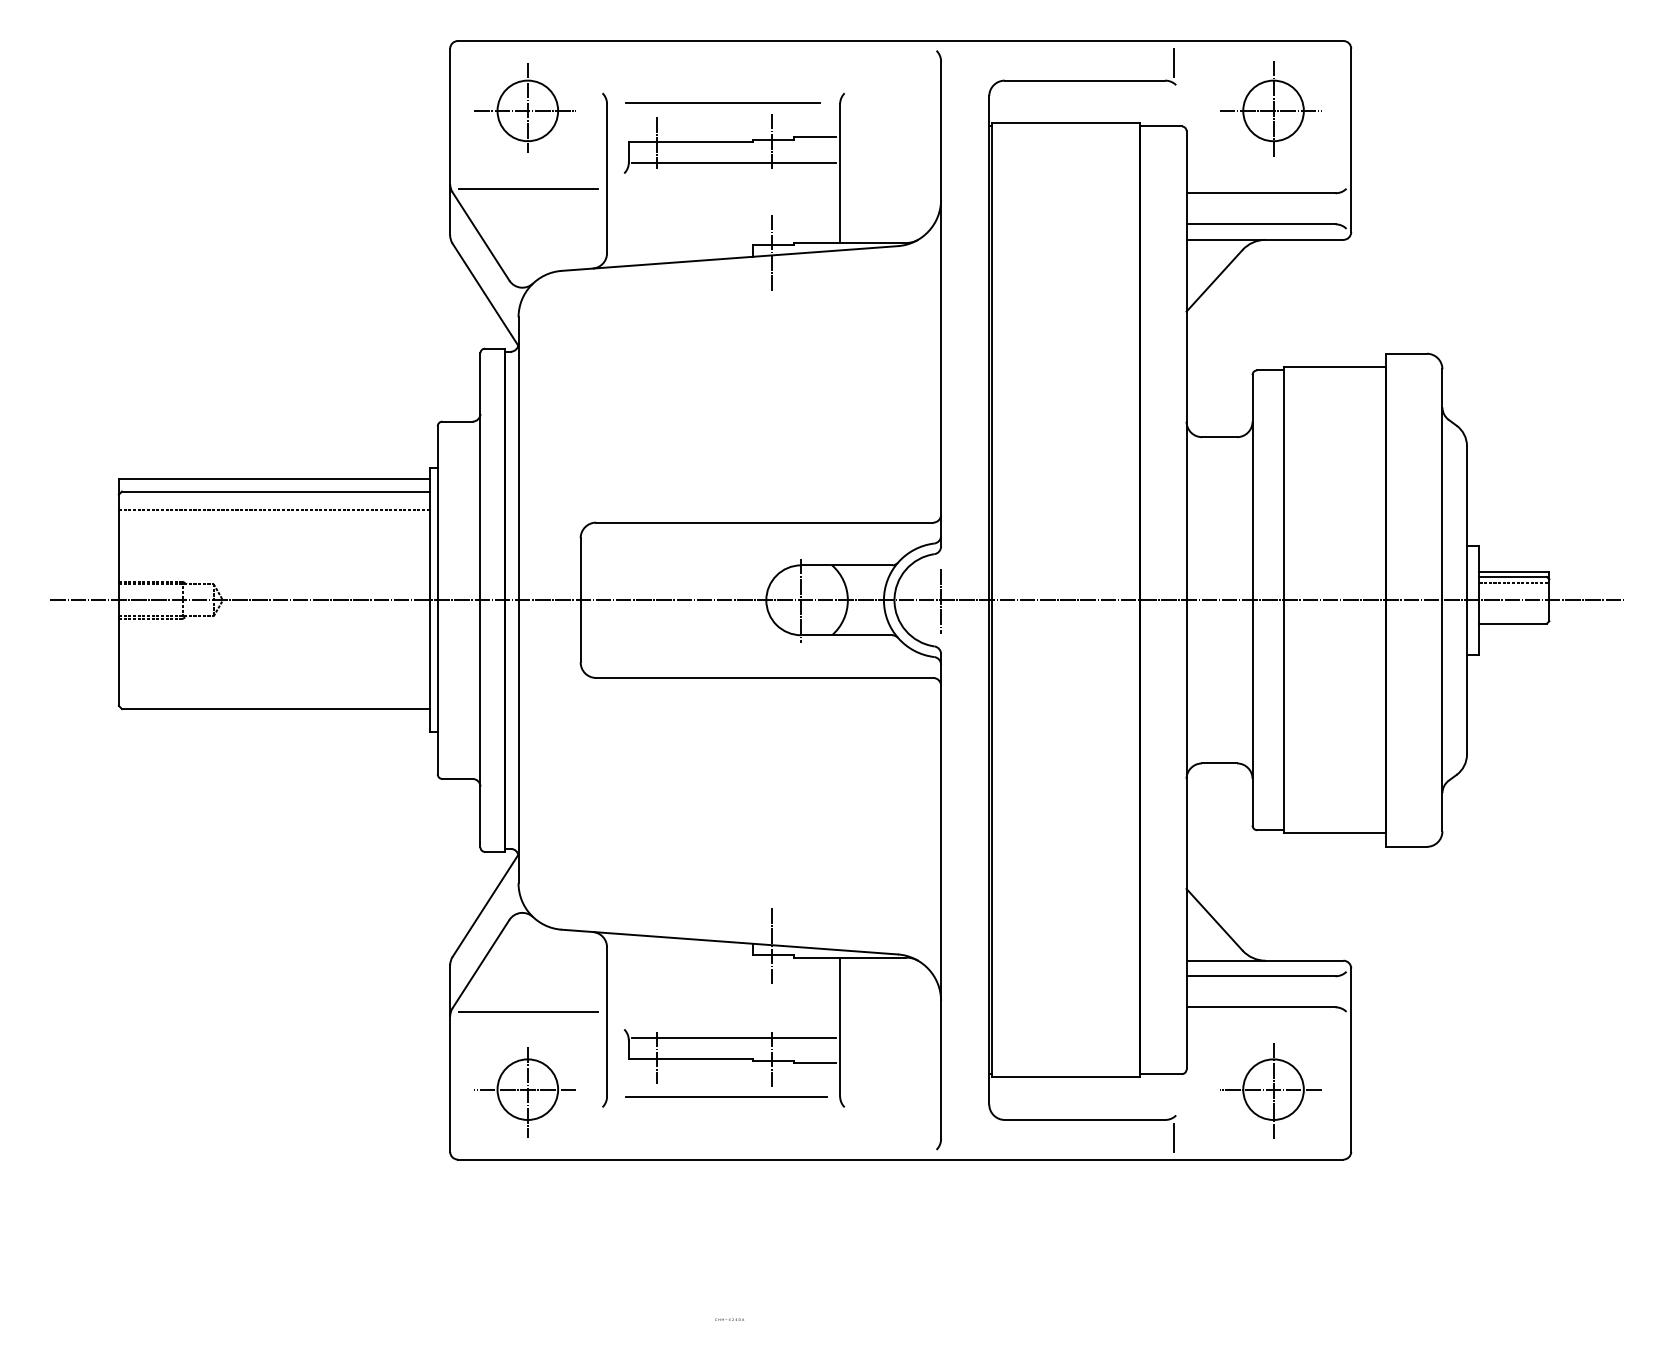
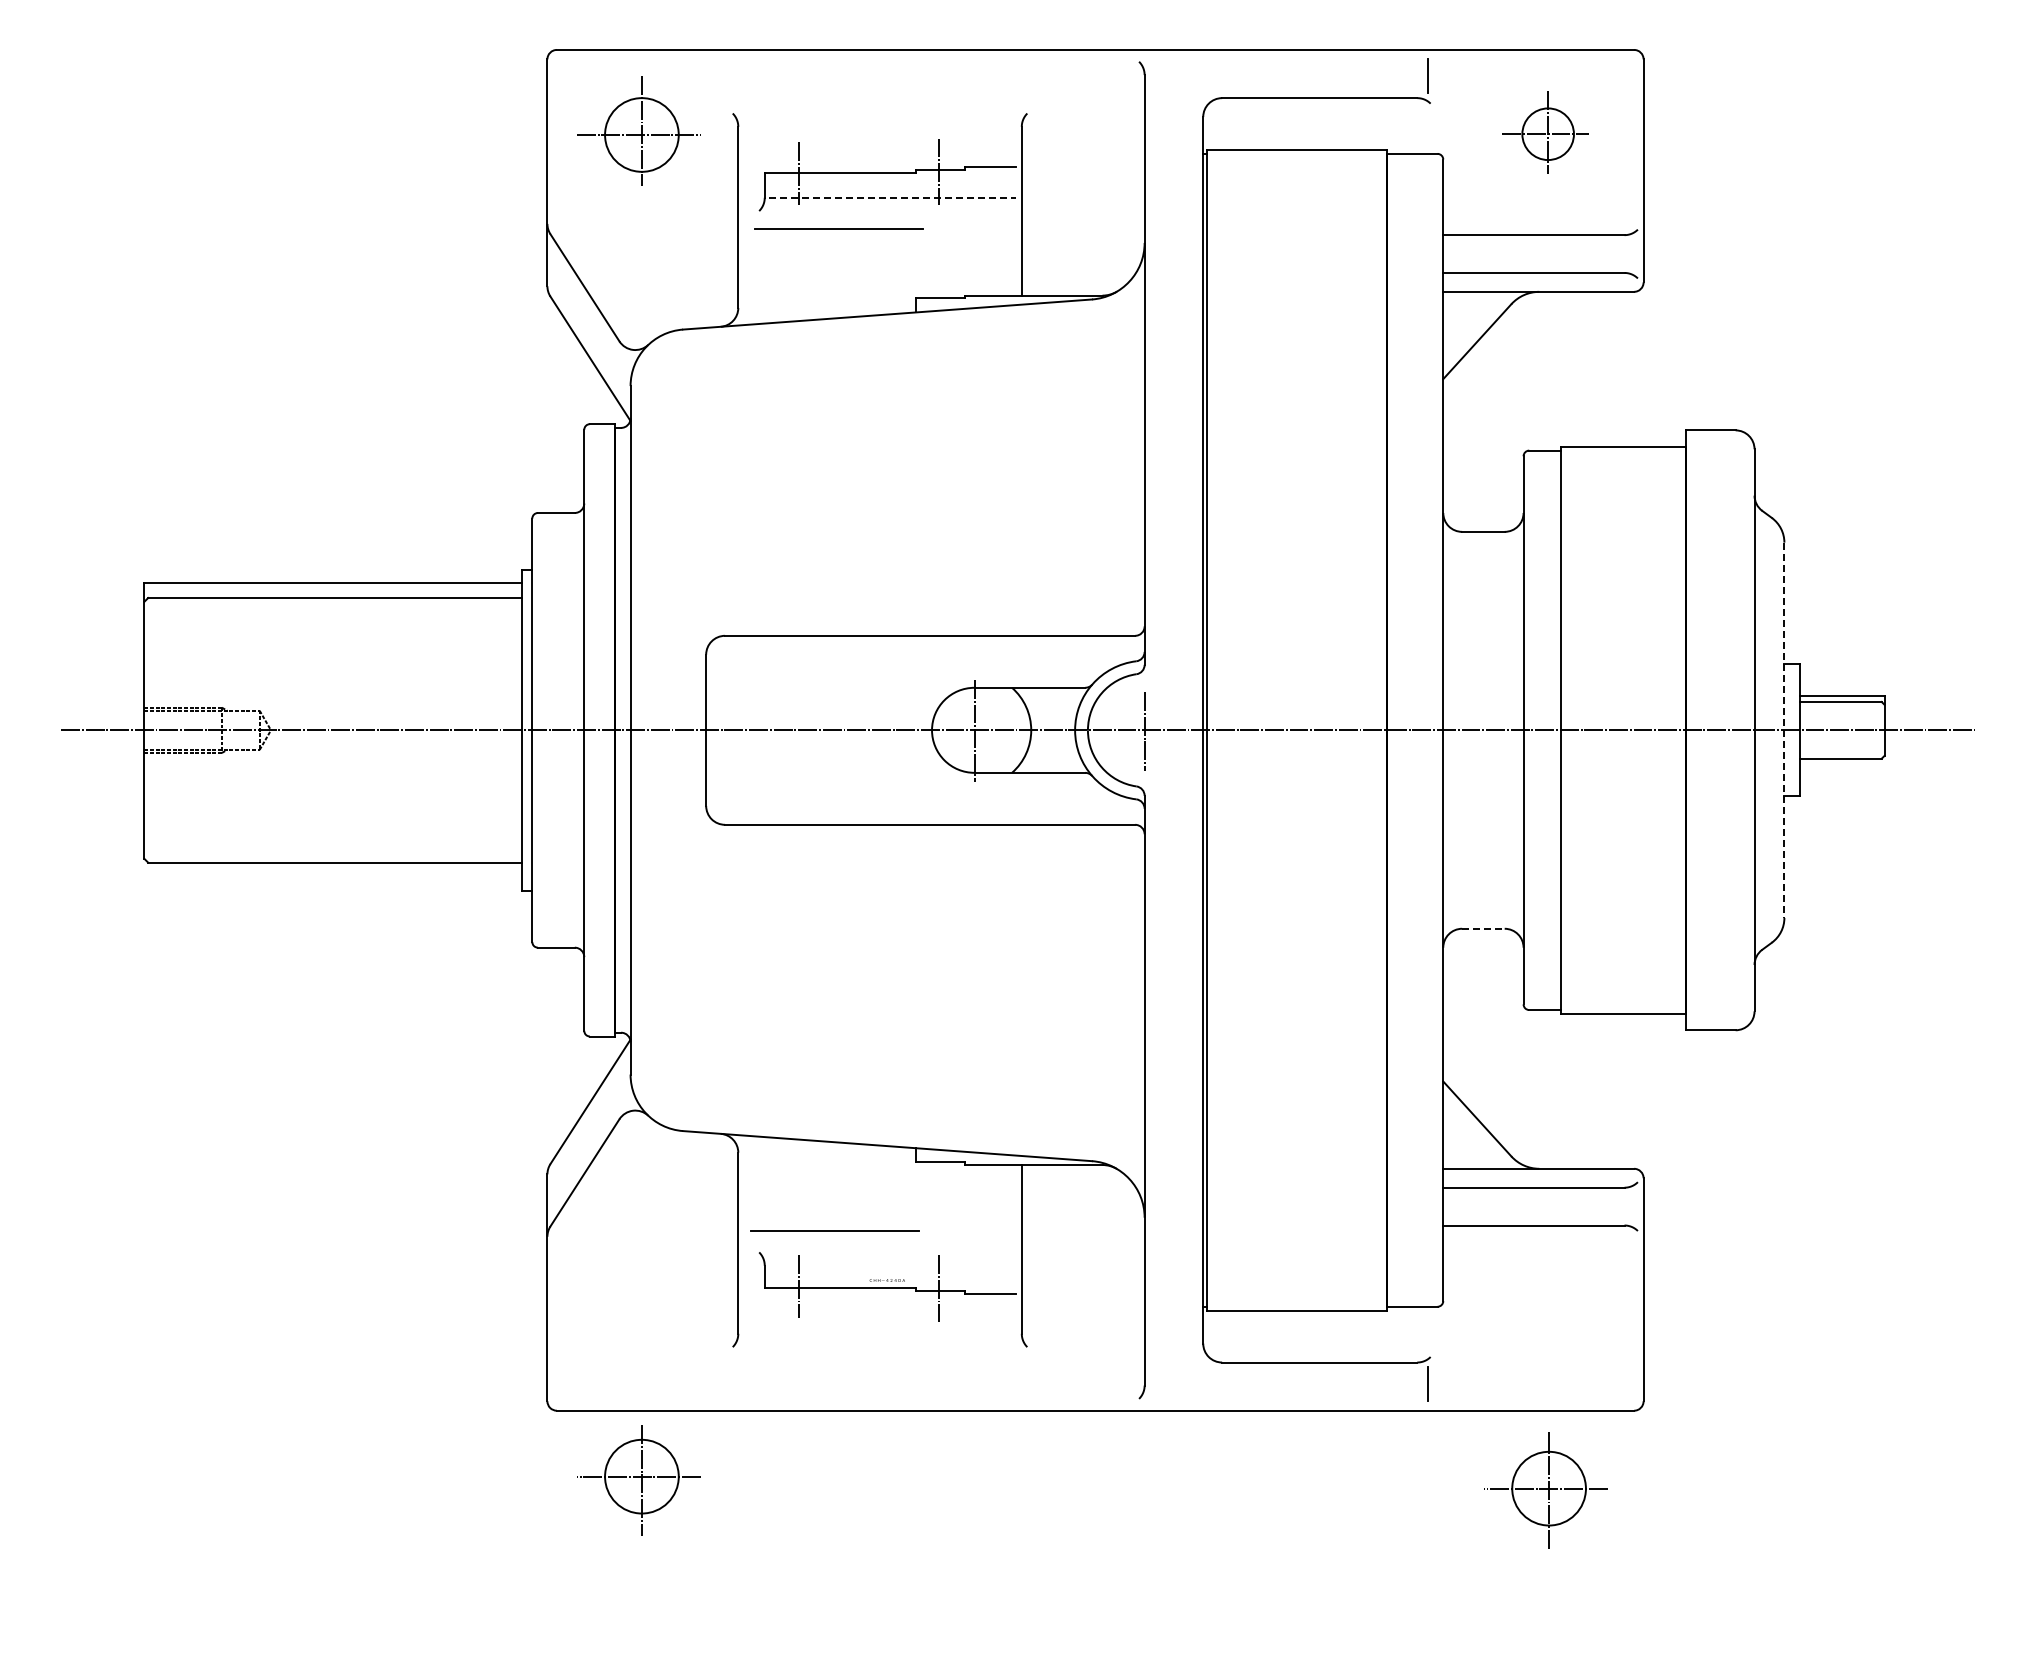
line: (723, 103) -> (879, 125), removed
part: (1270, 108) -> (1545, 132), size x0.7
line: (733, 163) -> (892, 198), solid -> dashed
line: (528, 187) -> (838, 228), moved
line: (771, 253) -> (938, 308), removed
line: (274, 510) -> (333, 620), removed
line: (1513, 583) -> (1841, 709), removed
line: (1467, 600) -> (1784, 730), solid -> dashed
line: (1219, 763) -> (1483, 928), solid -> dashed
line: (771, 947) -> (938, 1152), removed
line: (528, 1011) -> (834, 1230), moved
line: (733, 1037) -> (892, 1262), removed
part: (1270, 1091) -> (1545, 1490), moved
part: (525, 1092) -> (638, 1480), moved
line: (726, 1097) -> (883, 1335), removed
text: (728, 1319) -> (886, 1280), moved

